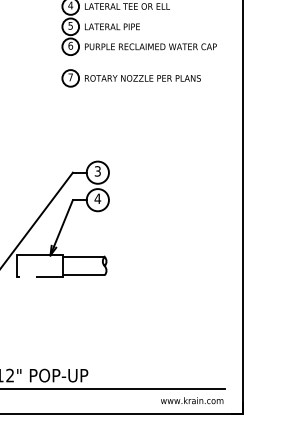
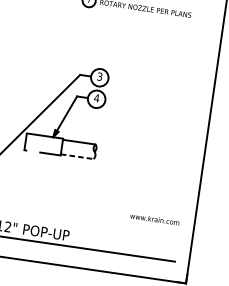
line: (83, 275) -> (76, 156), solid -> dashed
text: (192, 400) -> (155, 219), moved

